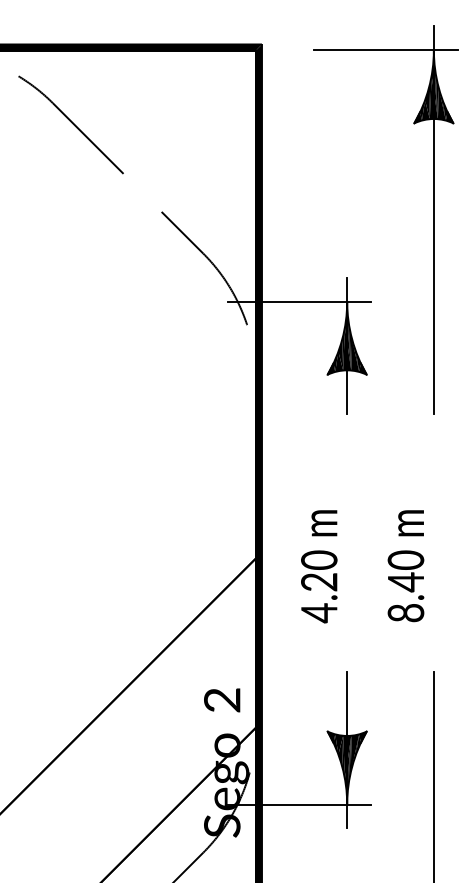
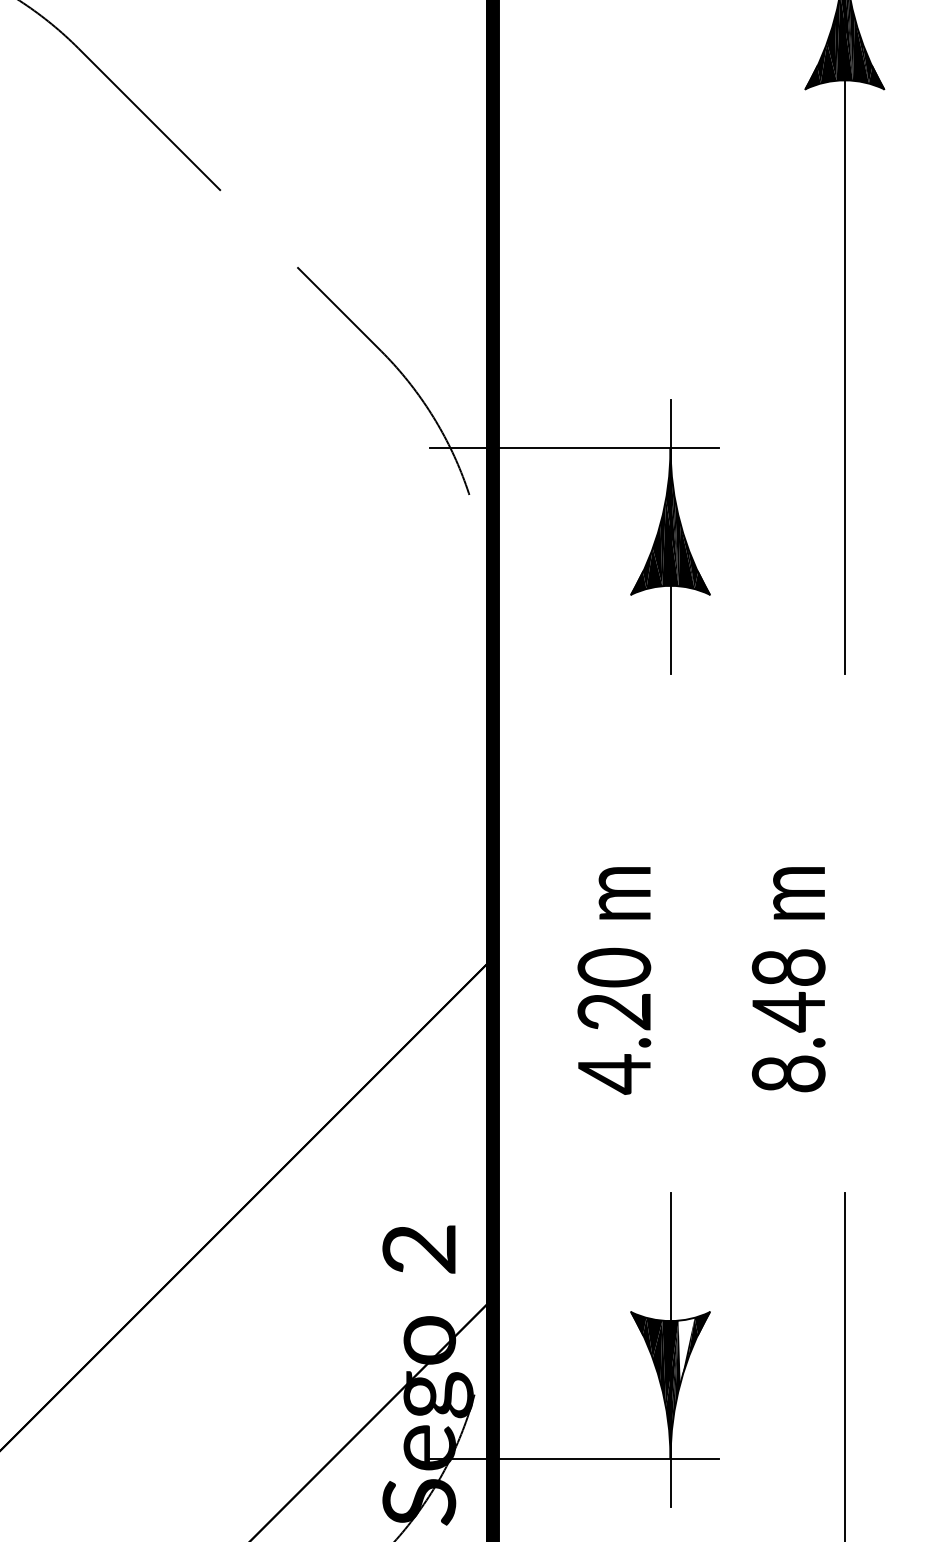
text: (406, 559) -> (789, 966), 8.40 -> 8.48
fill: (355, 750) -> (687, 1350), removed

